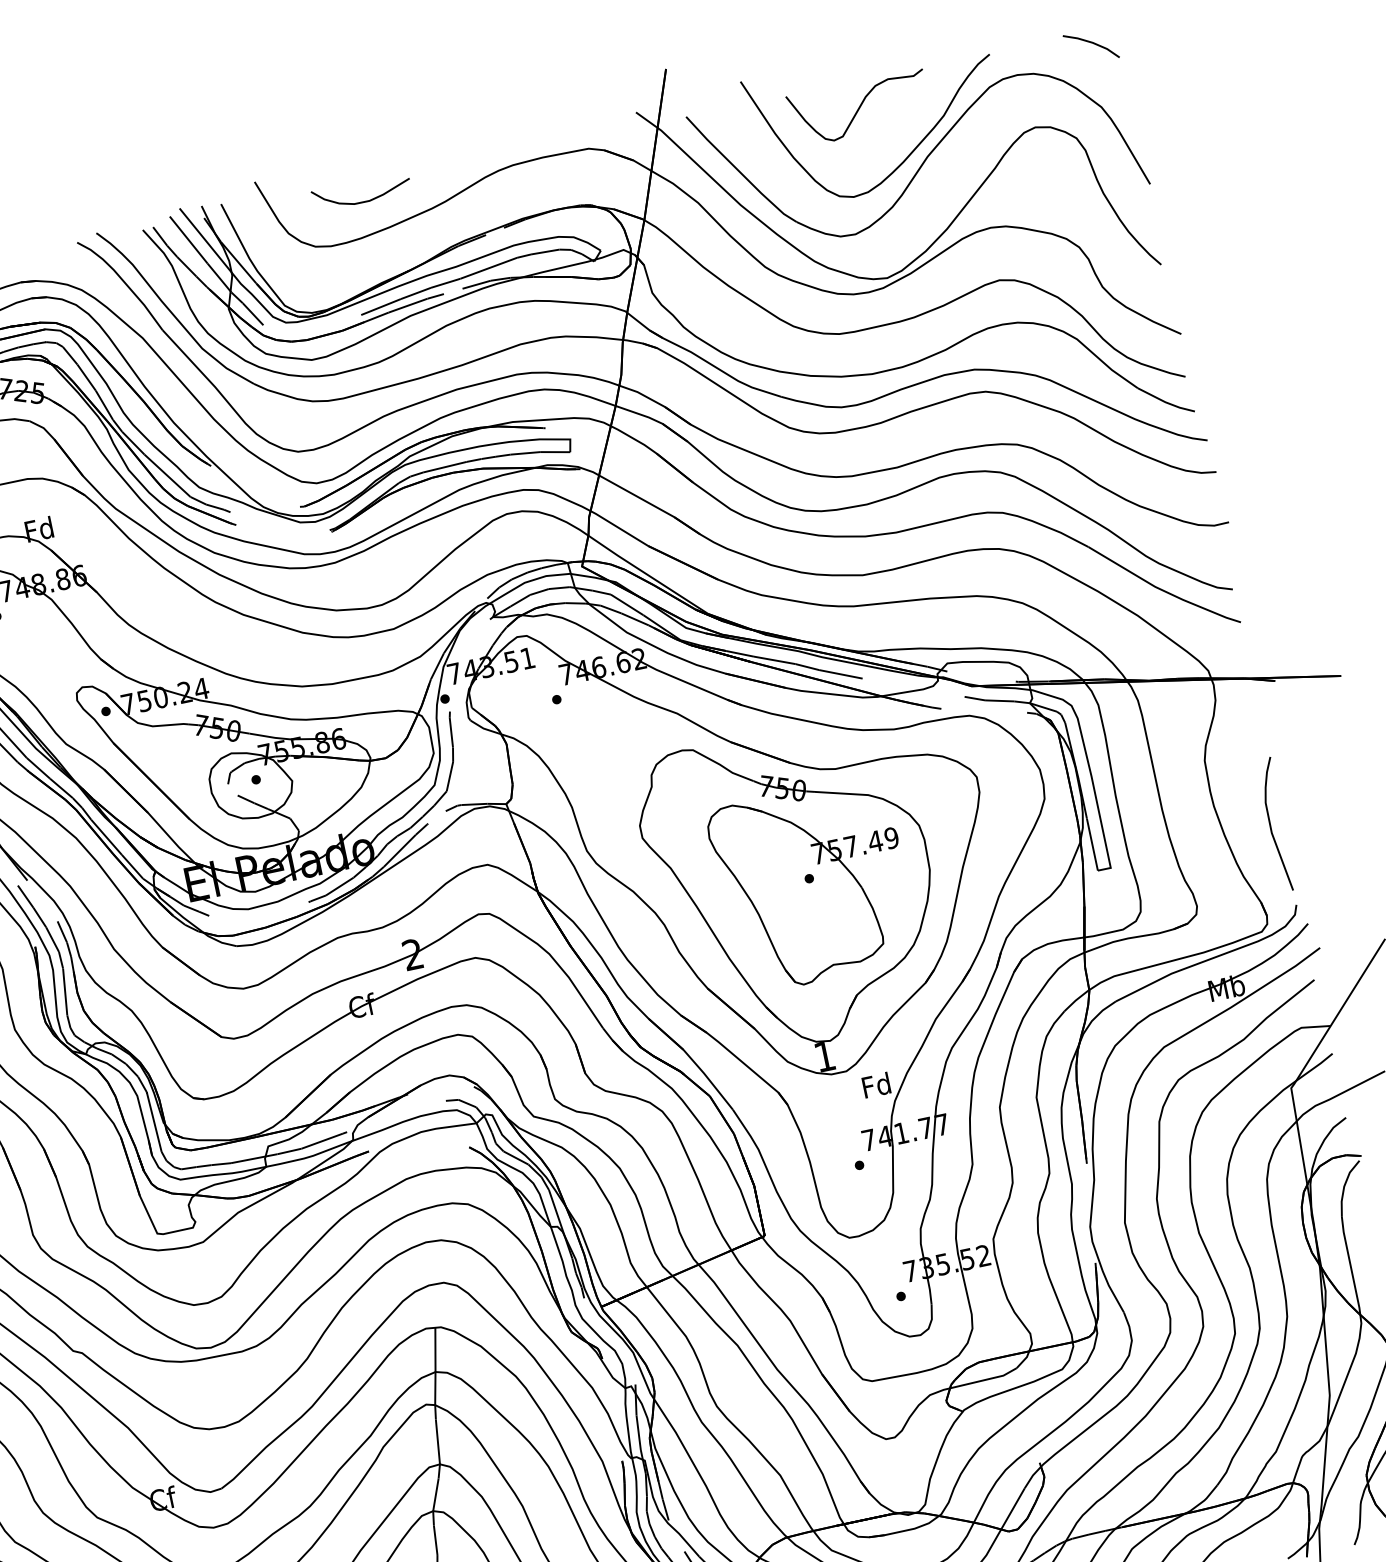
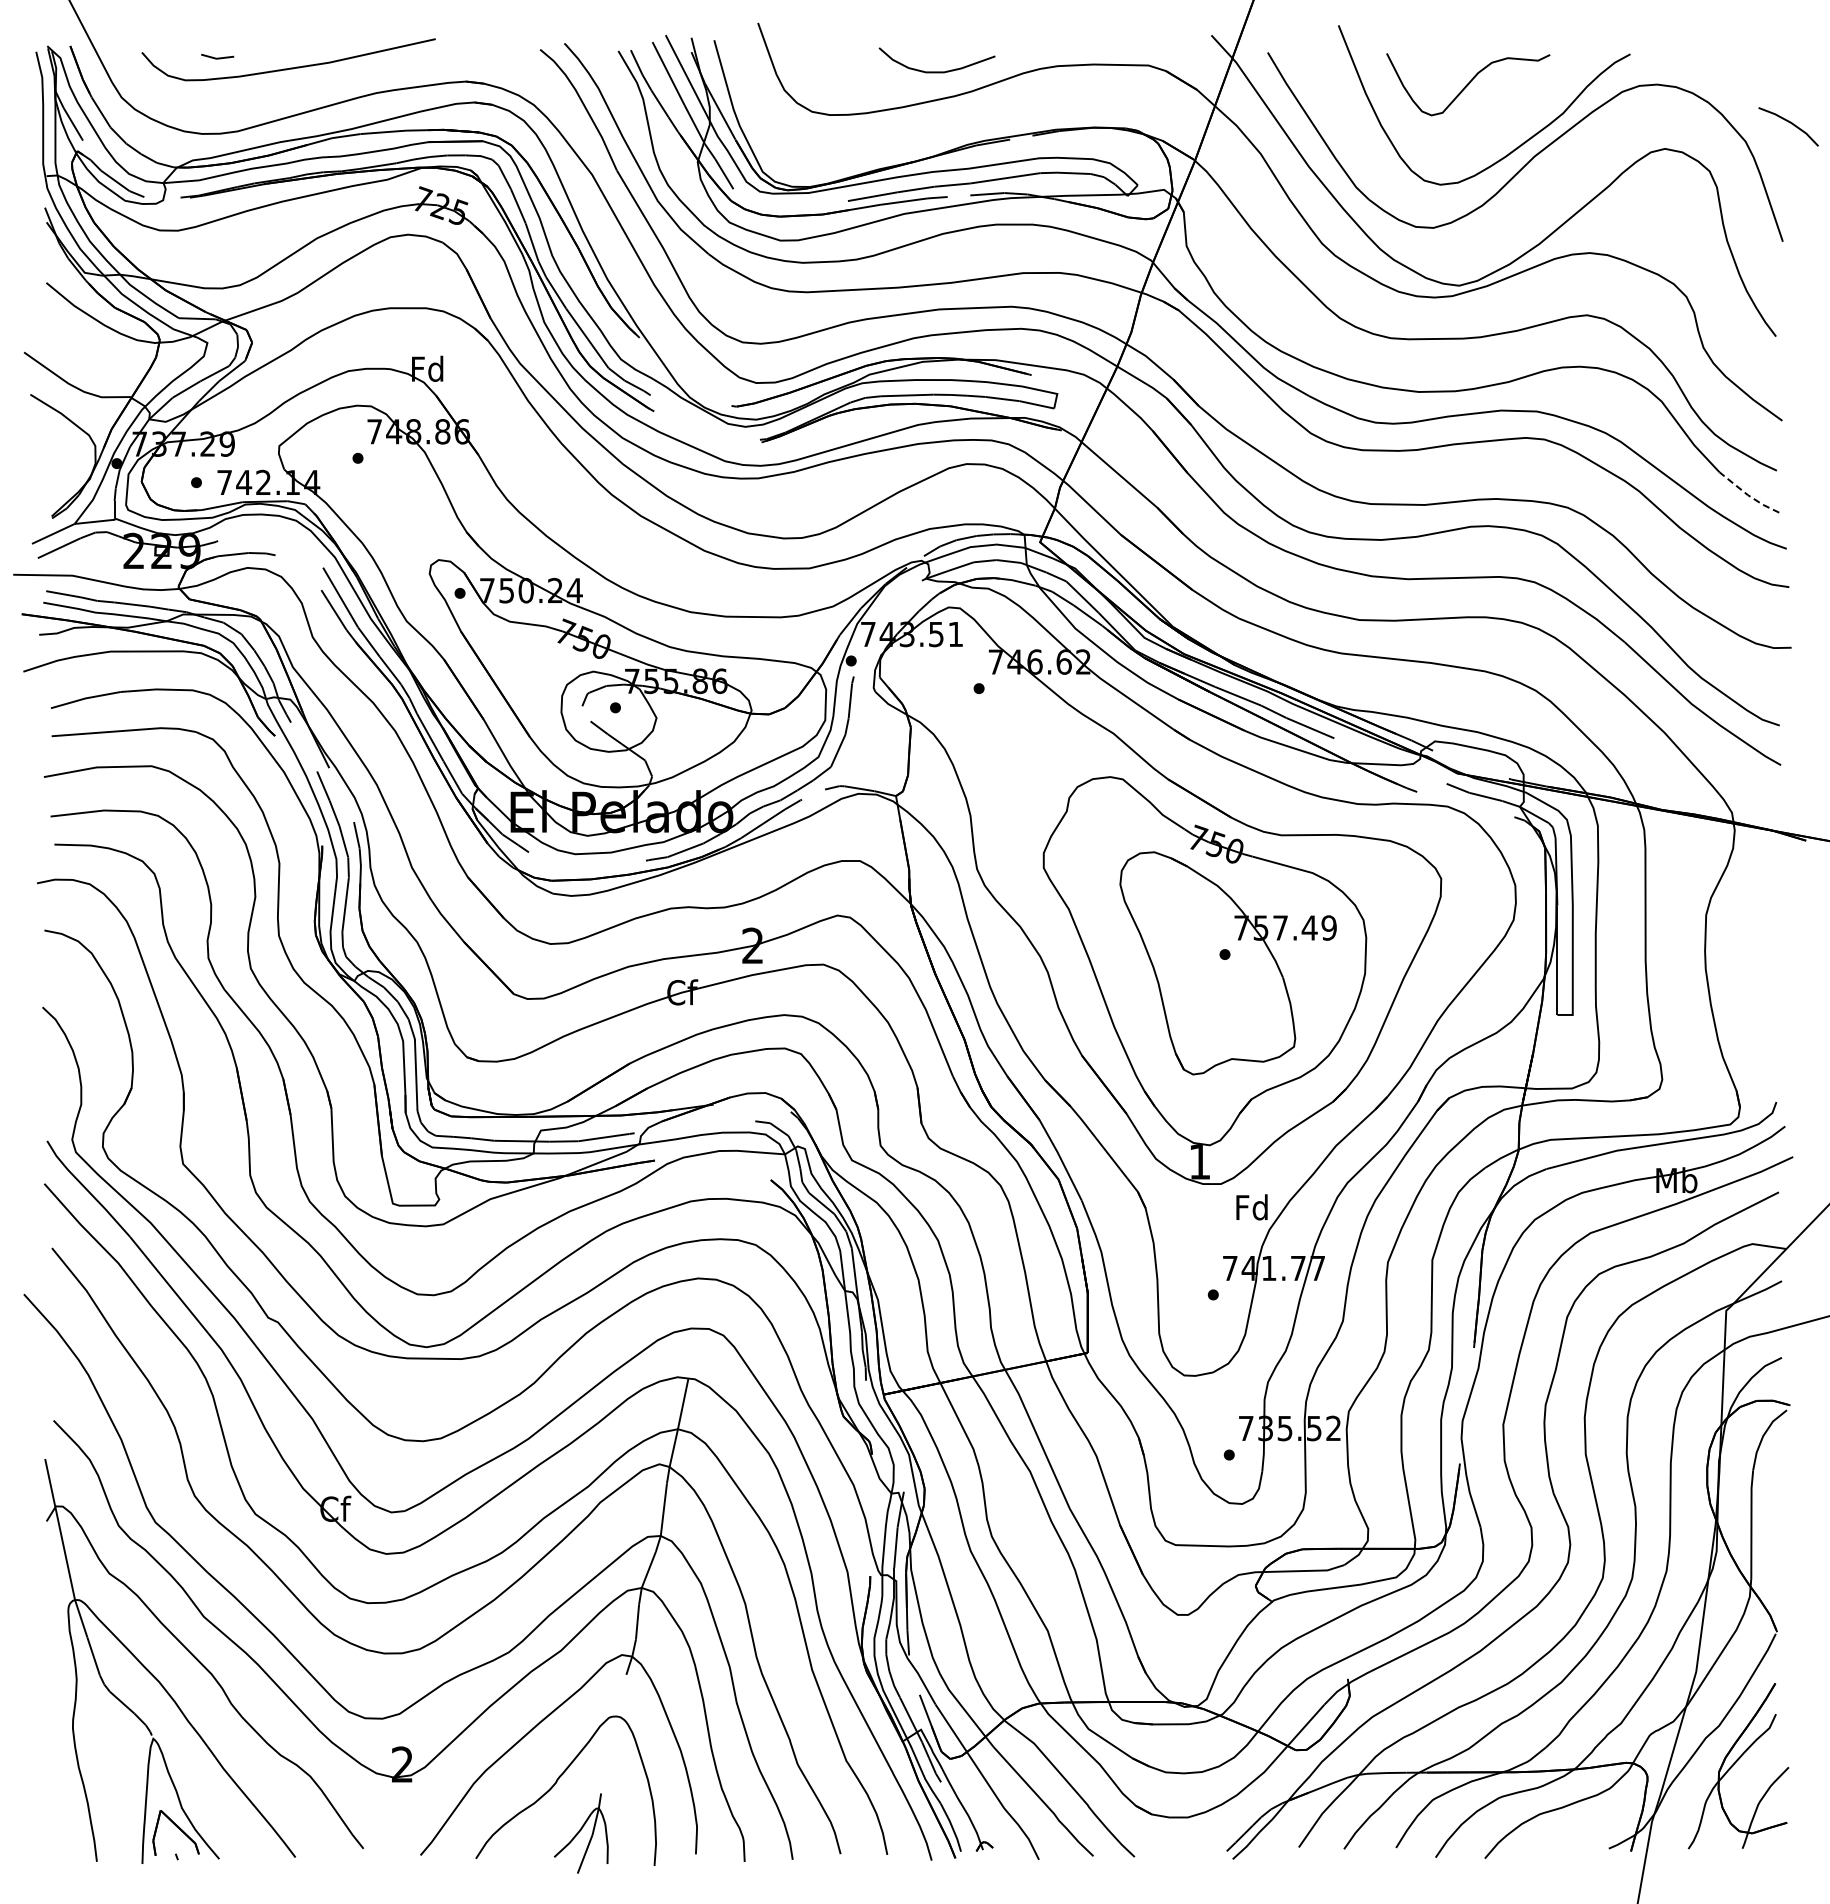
line: (1092, 43) -> (1790, 123), moved
curve: (363, 201) -> (936, 71), moved
line: (1165, 402) -> (1747, 495), solid -> dashed
curve: (1271, 825) -> (1766, 1005), removed

